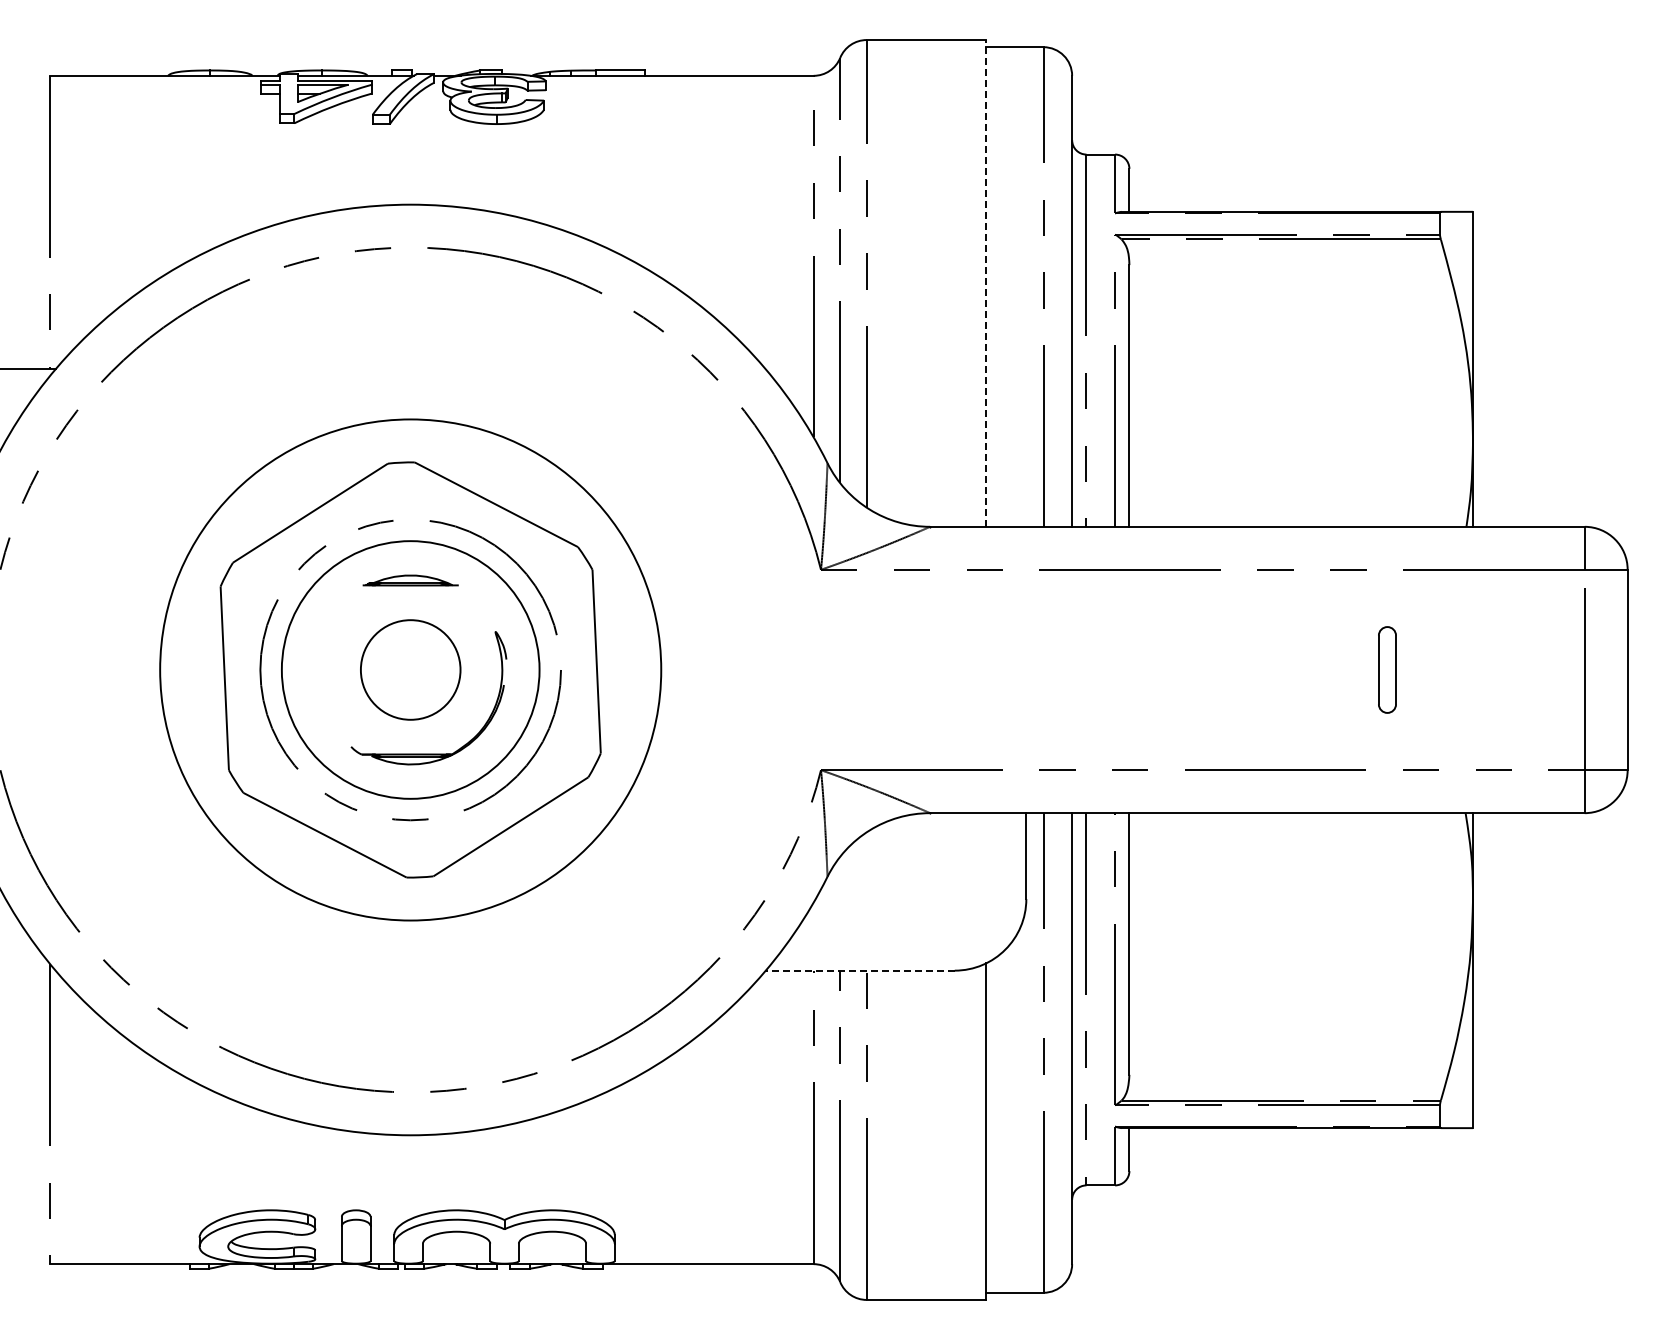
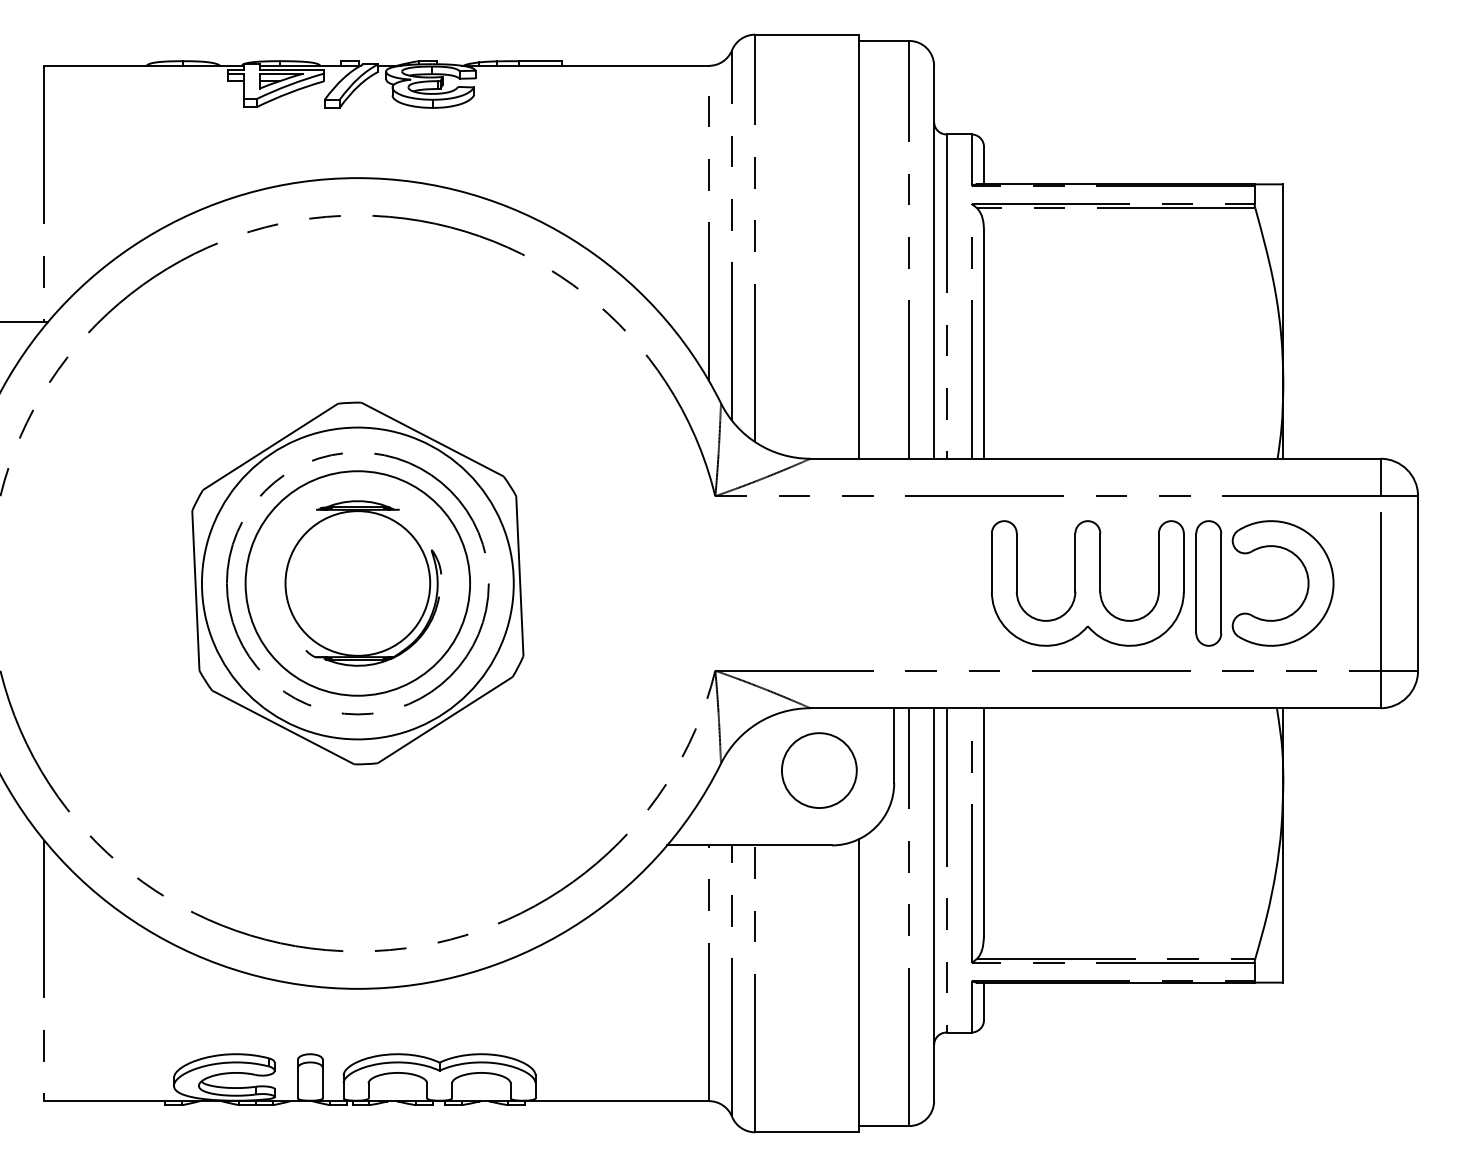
line: (986, 282) -> (859, 245), dashed -> solid
part: (1500, 665) -> (1307, 579), added
circle: (410, 669) -> (357, 583), size x0.71
circle: (410, 669) -> (357, 583), size x1.67
part: (1248, 669) -> (1087, 583), added
part: (1387, 669) -> (1208, 583), size x1.67
circle: (940, 884) -> (819, 770), added
line: (859, 970) -> (748, 845), dashed -> solid

